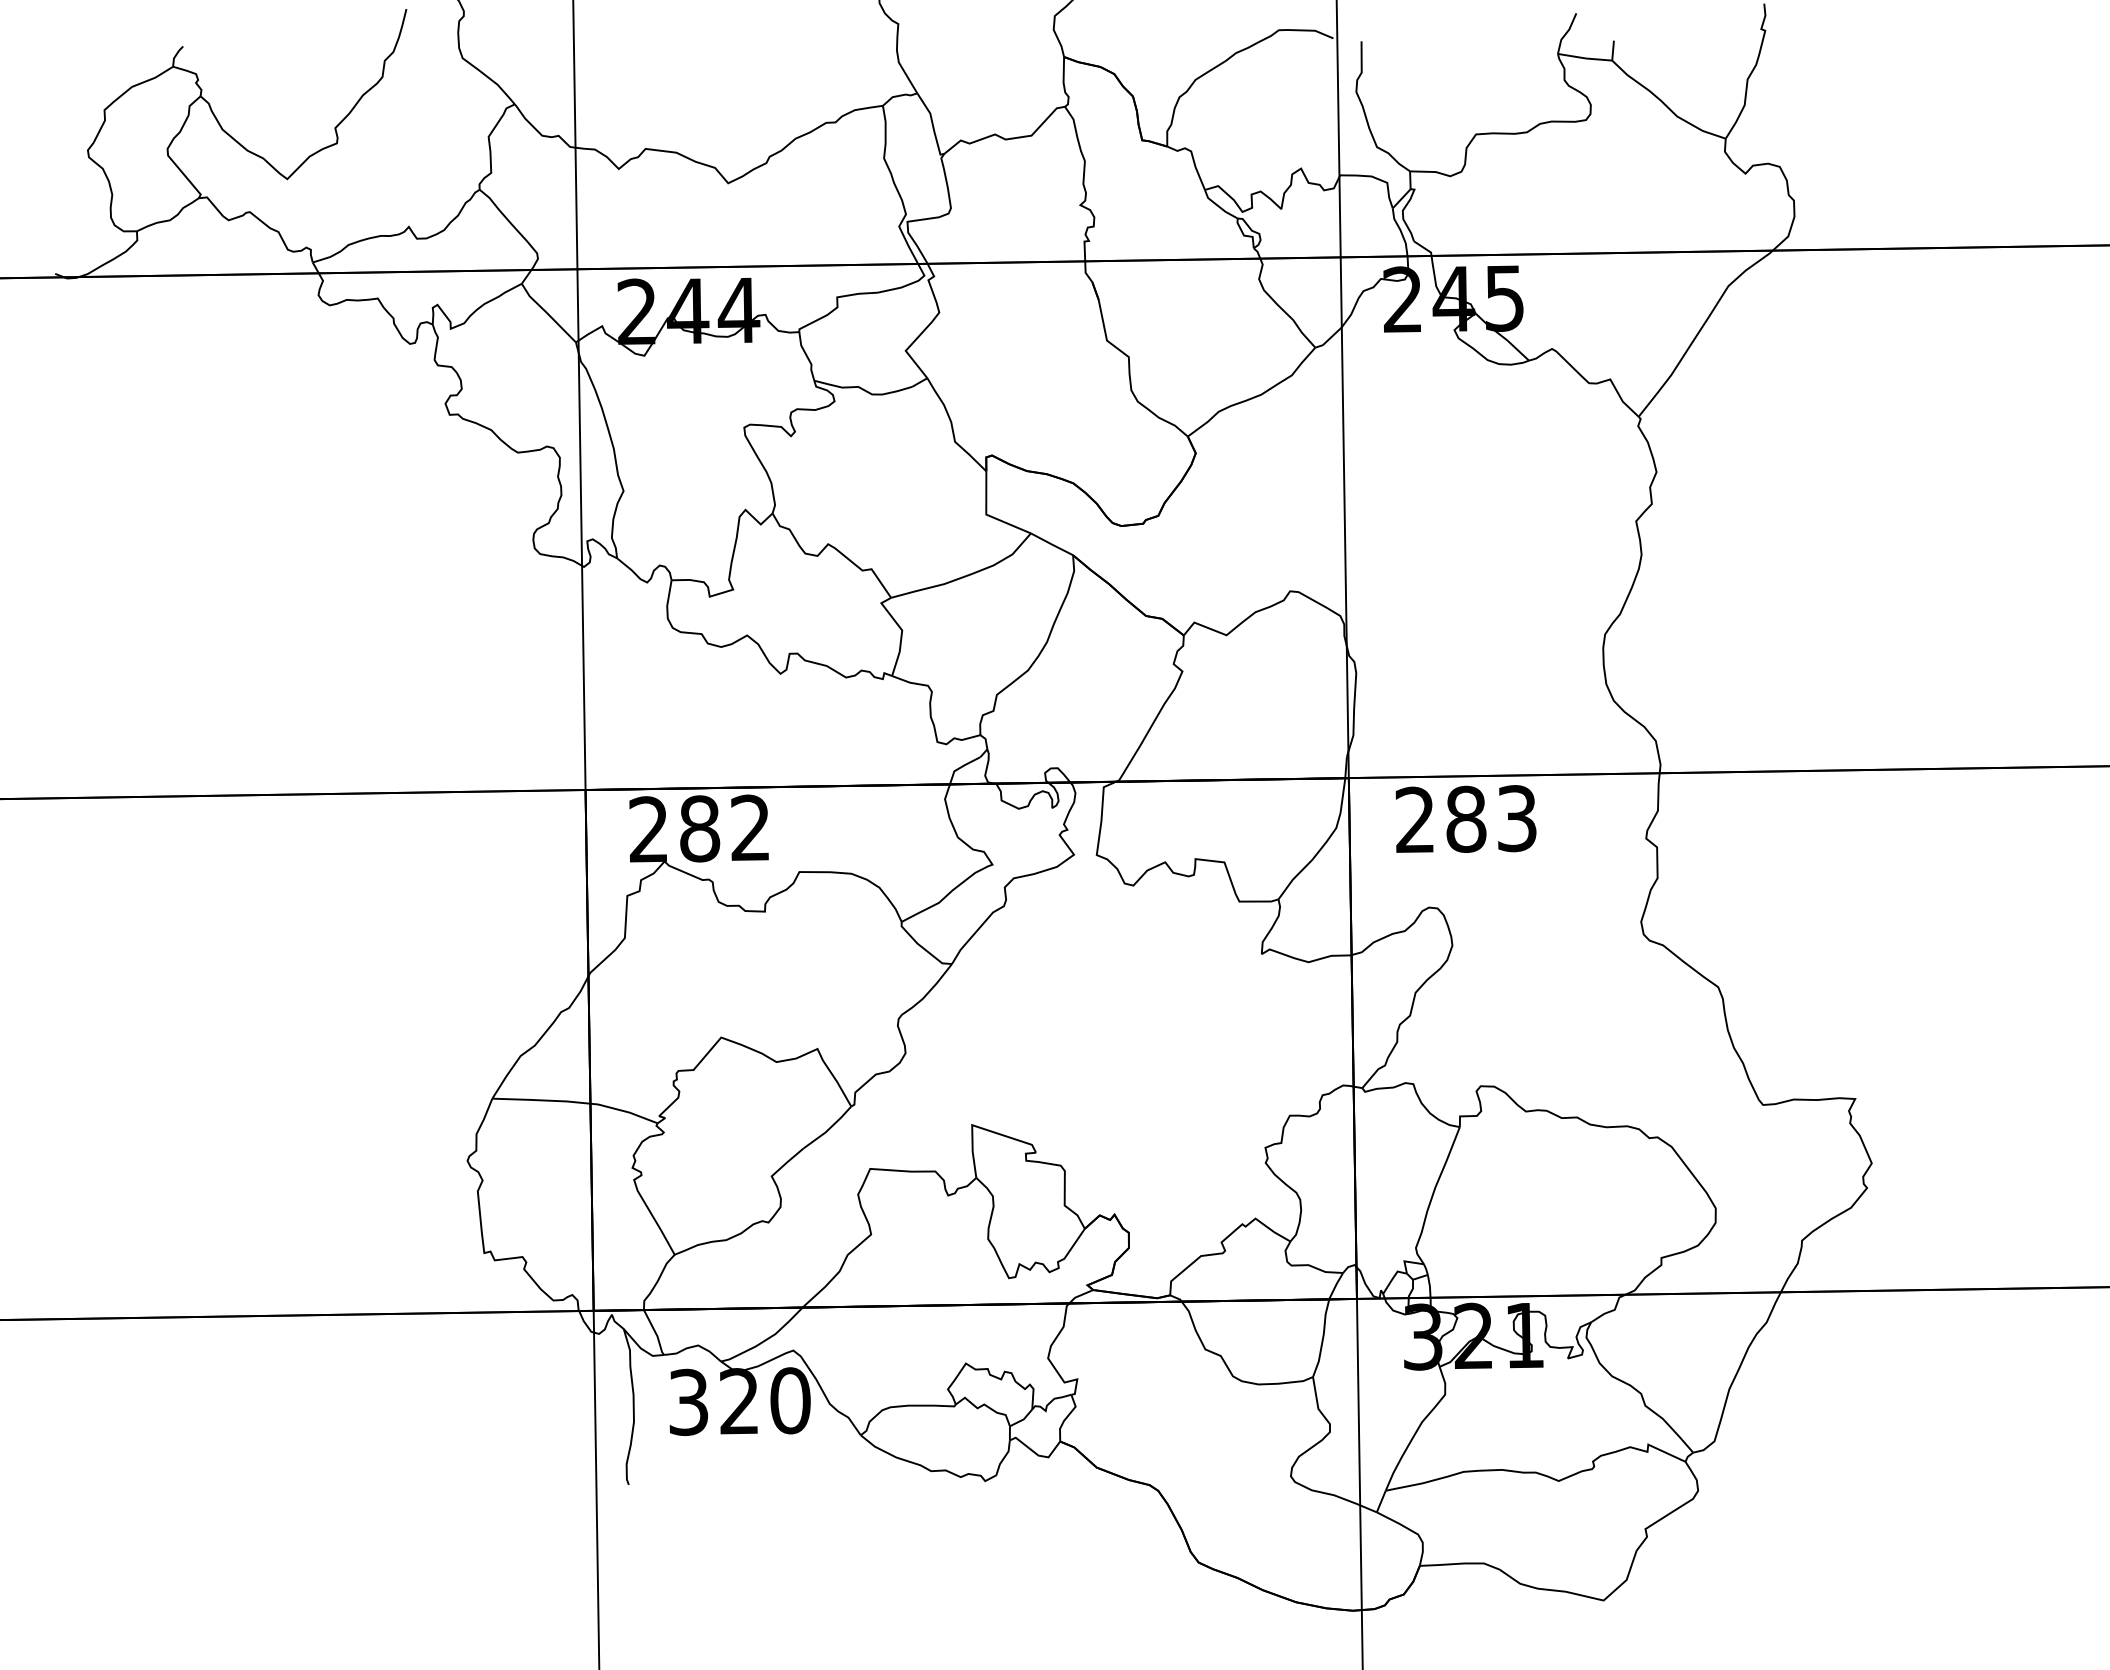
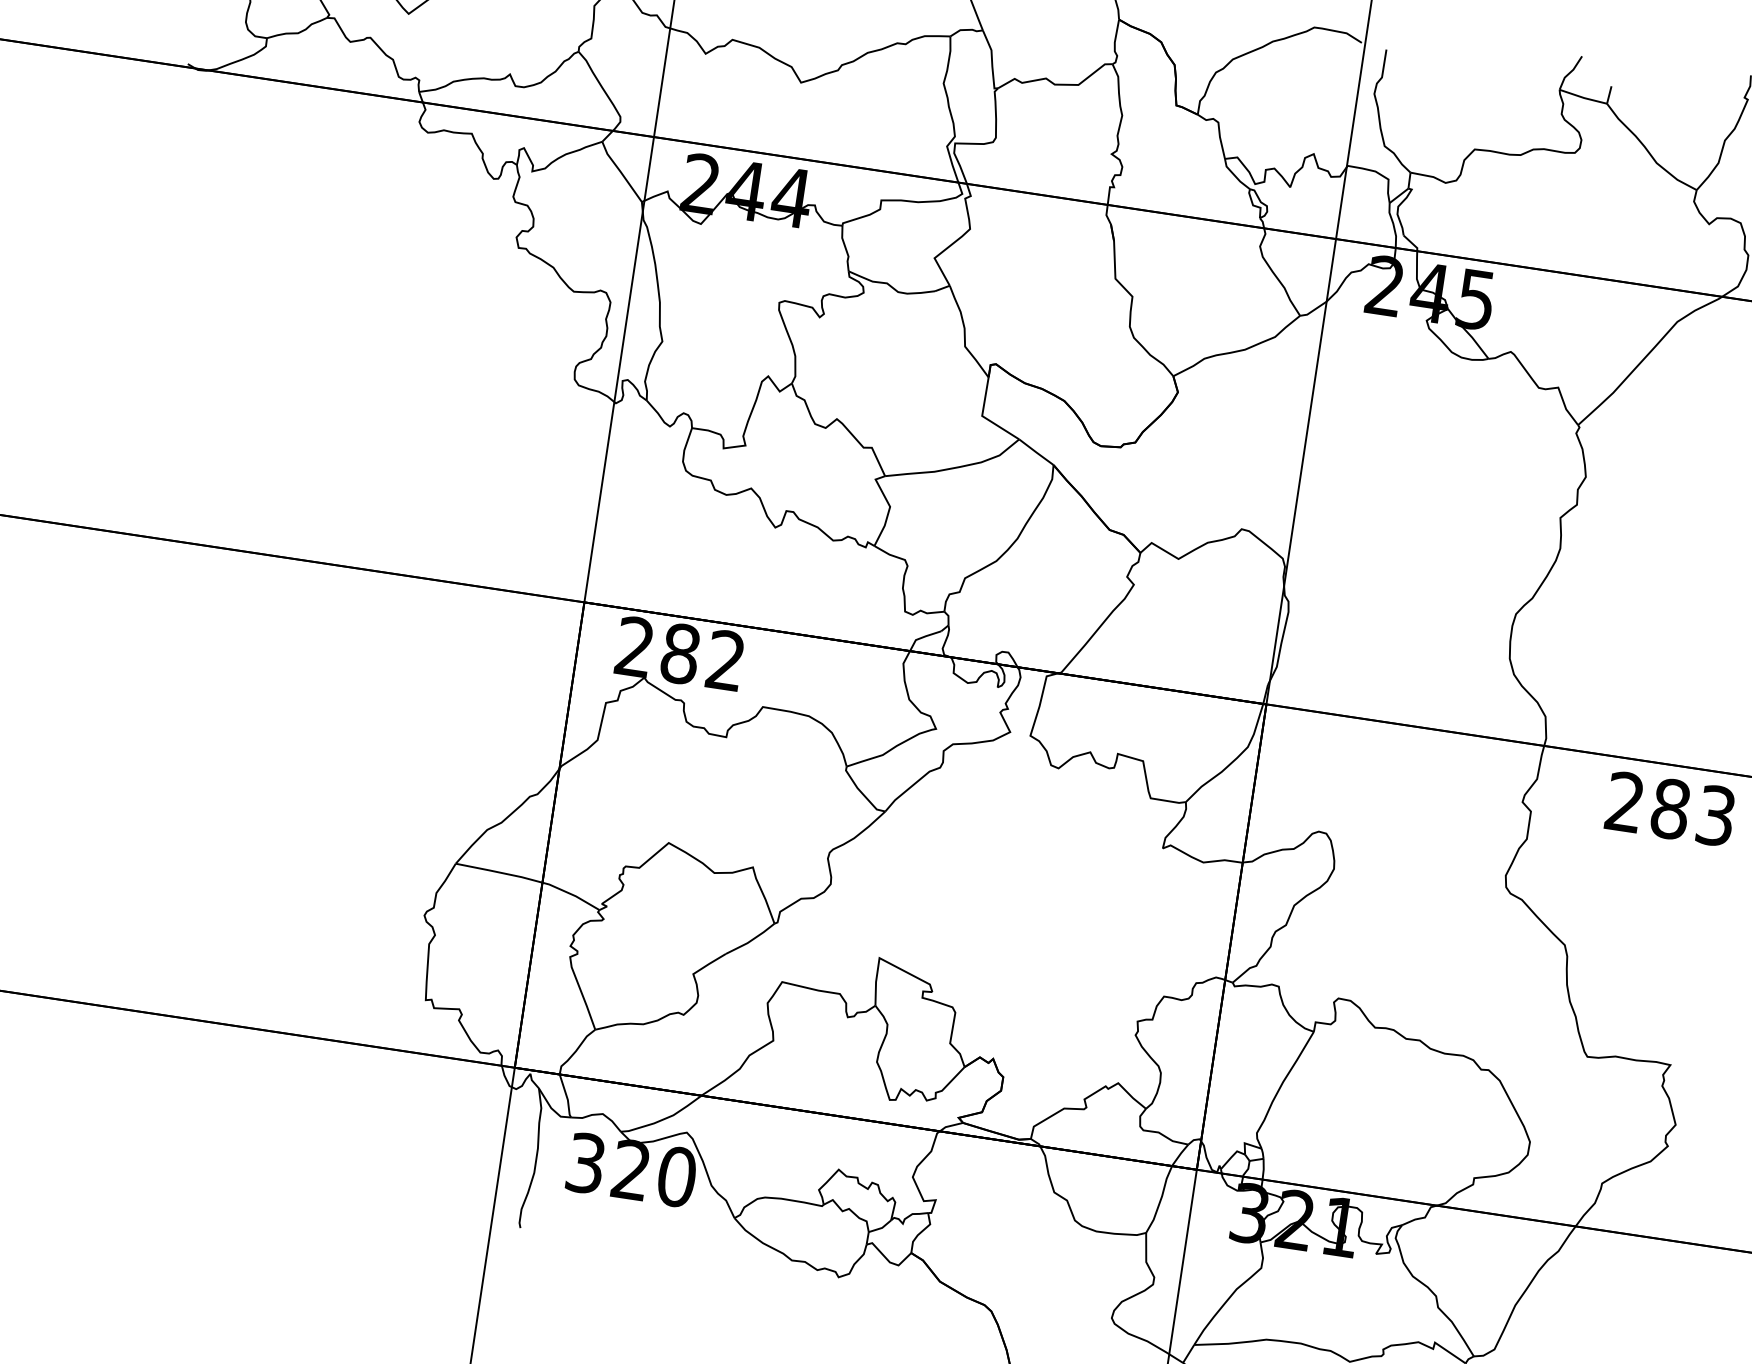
text: (1465, 818) -> (1670, 808), moved

